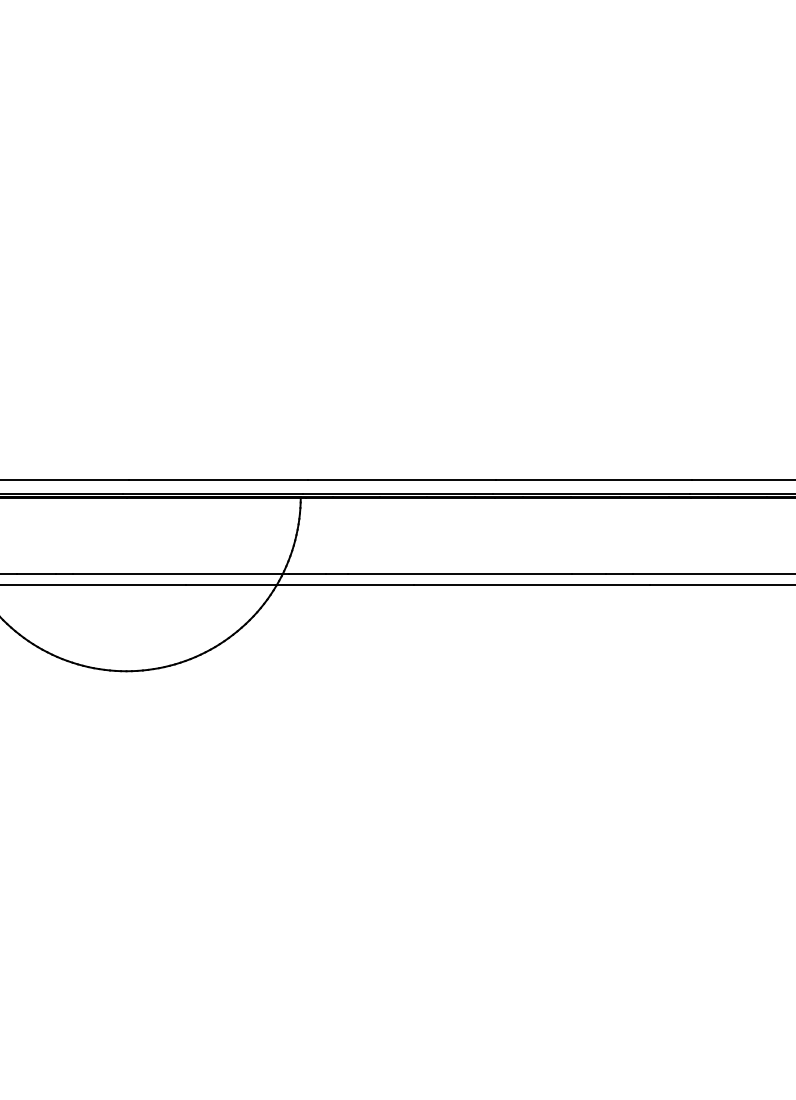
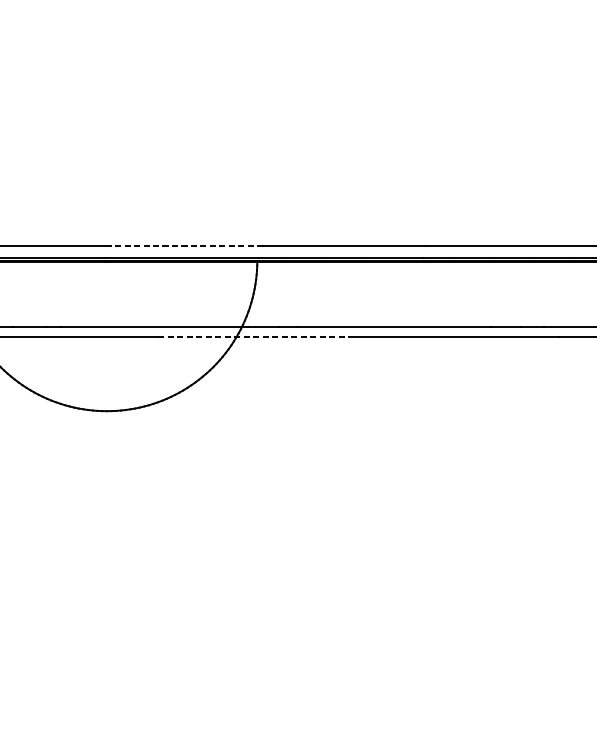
line: (218, 480) -> (186, 246), solid -> dashed
line: (300, 584) -> (257, 336), solid -> dashed

